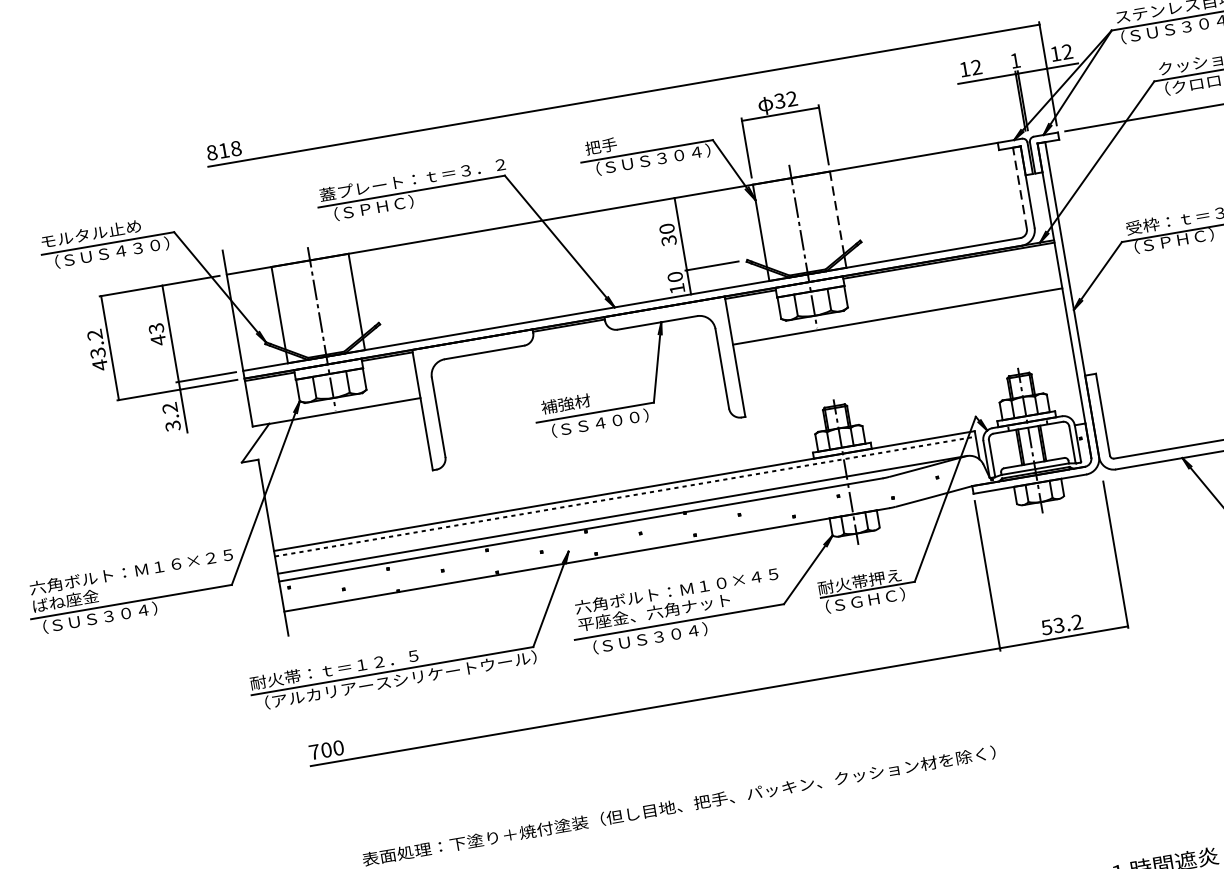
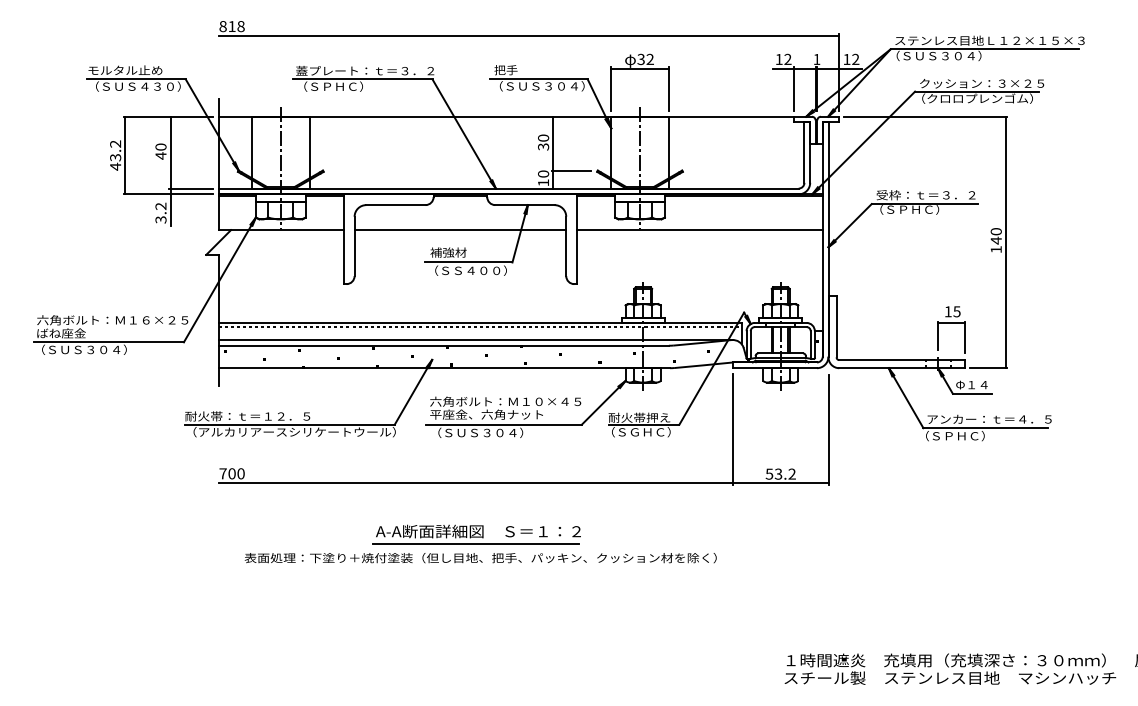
line: (992, 106) -> (794, 89), added
line: (1020, 188) -> (804, 152), dashed -> solid
line: (836, 212) -> (668, 147), dashed -> solid
text: (155, 327) -> (160, 146), 43 -> 40
line: (576, 371) -> (460, 230), added
part: (667, 775) -> (476, 534), added

